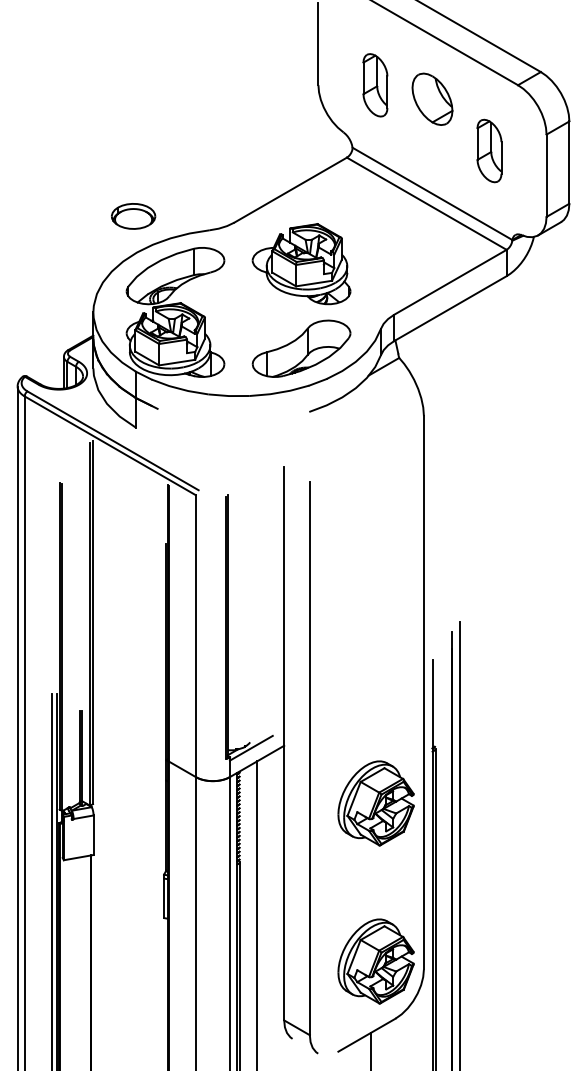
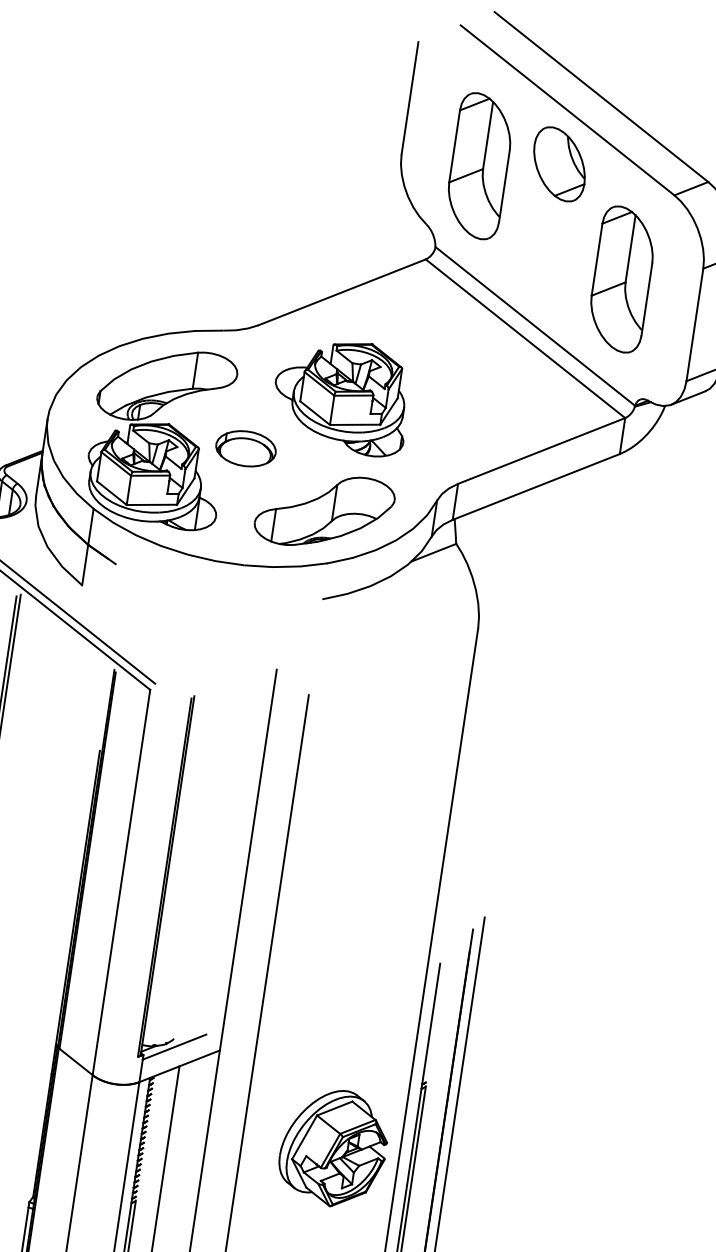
part: (375, 85) -> (479, 166), size x1.67
part: (432, 98) -> (559, 163), moved
part: (489, 150) -> (622, 278), size x1.67
part: (133, 216) -> (245, 448), moved

